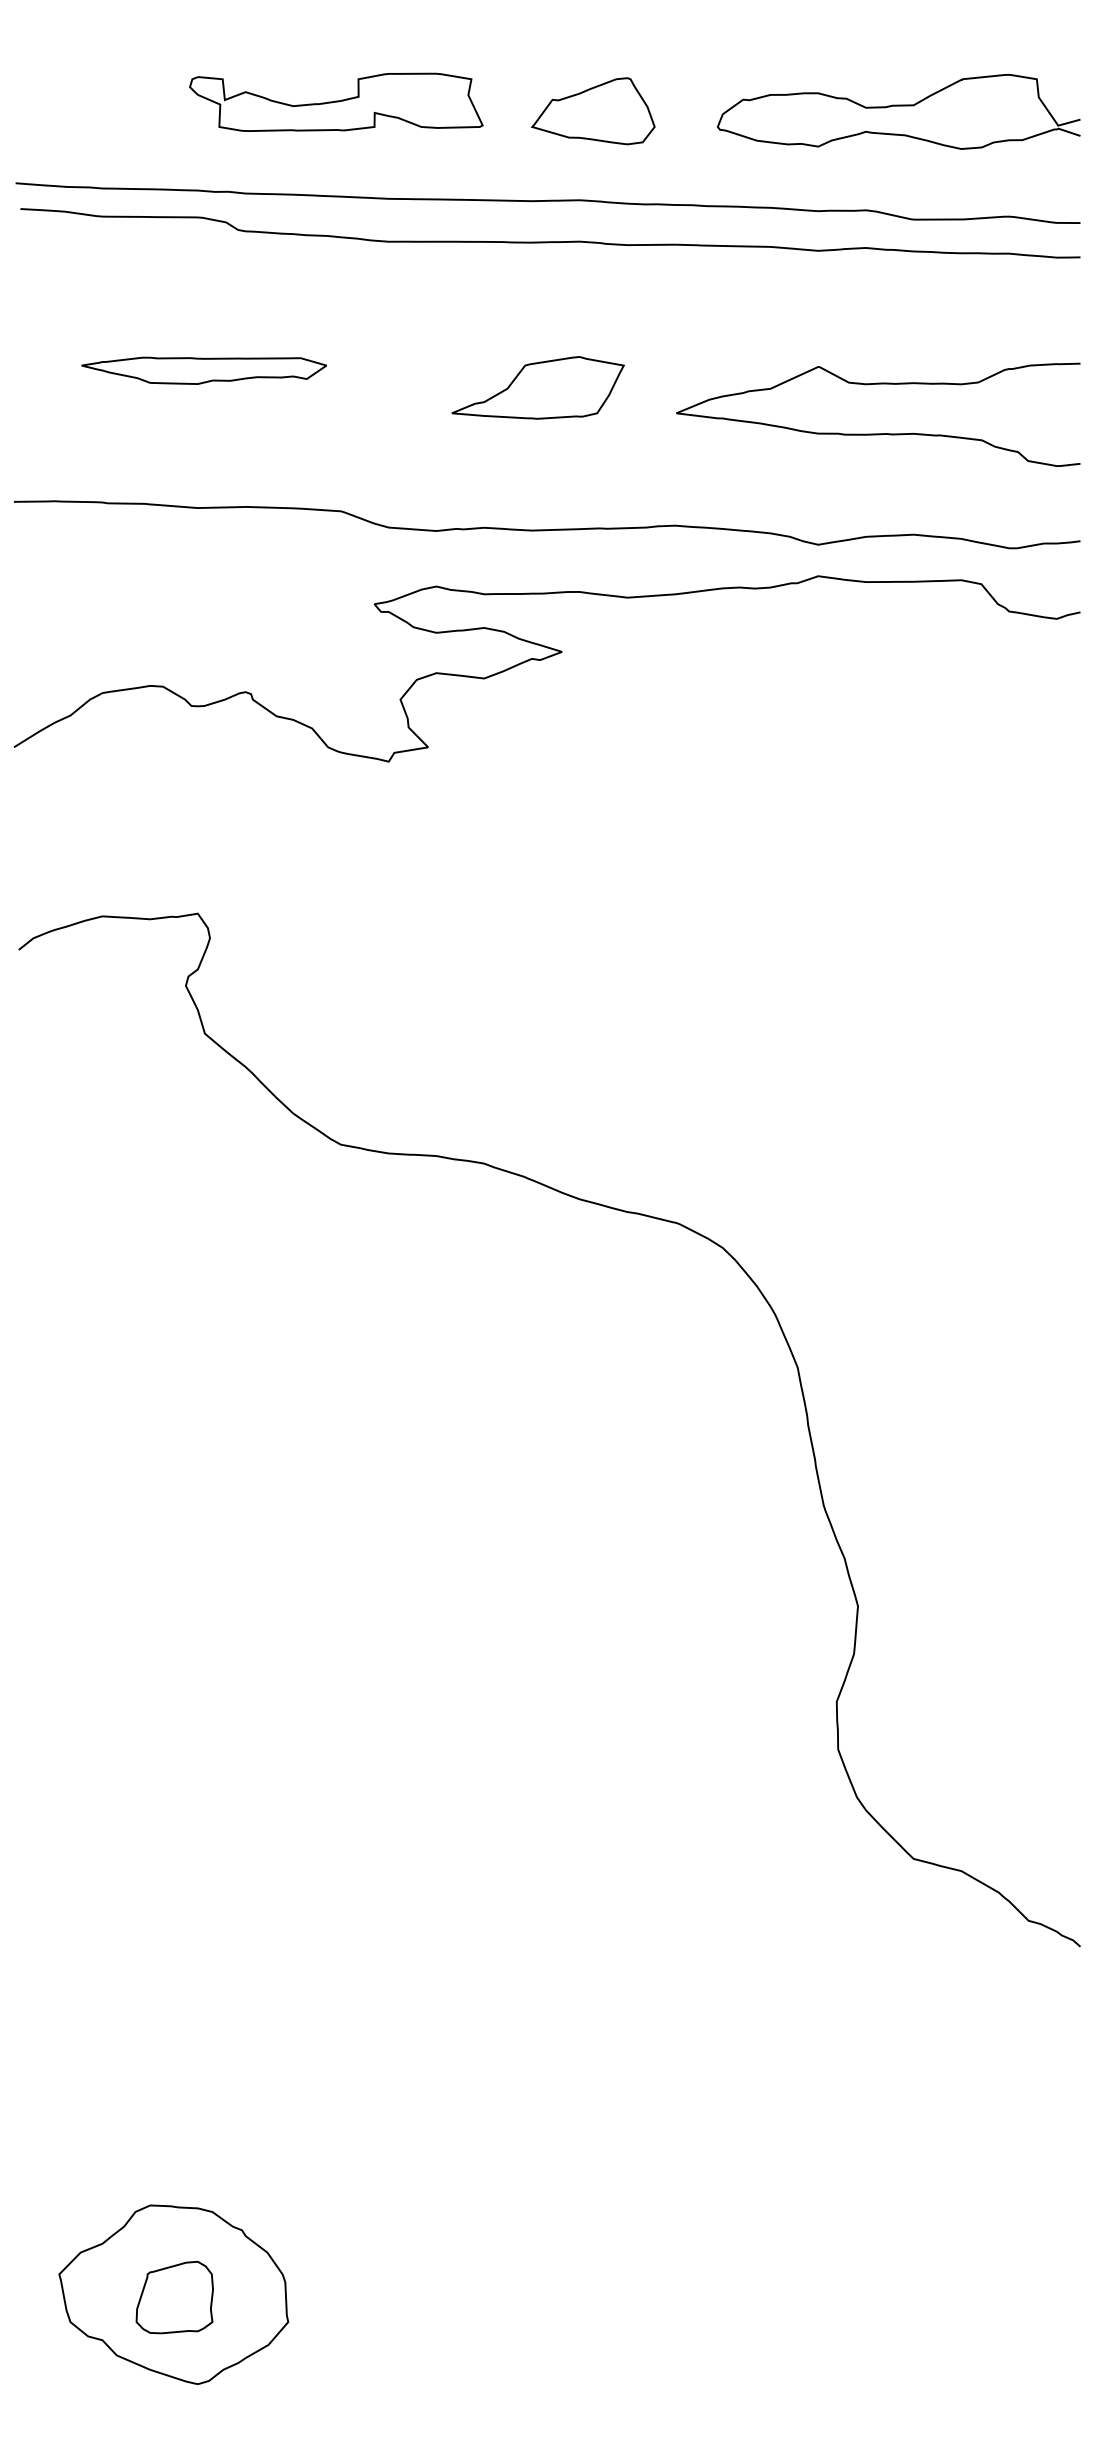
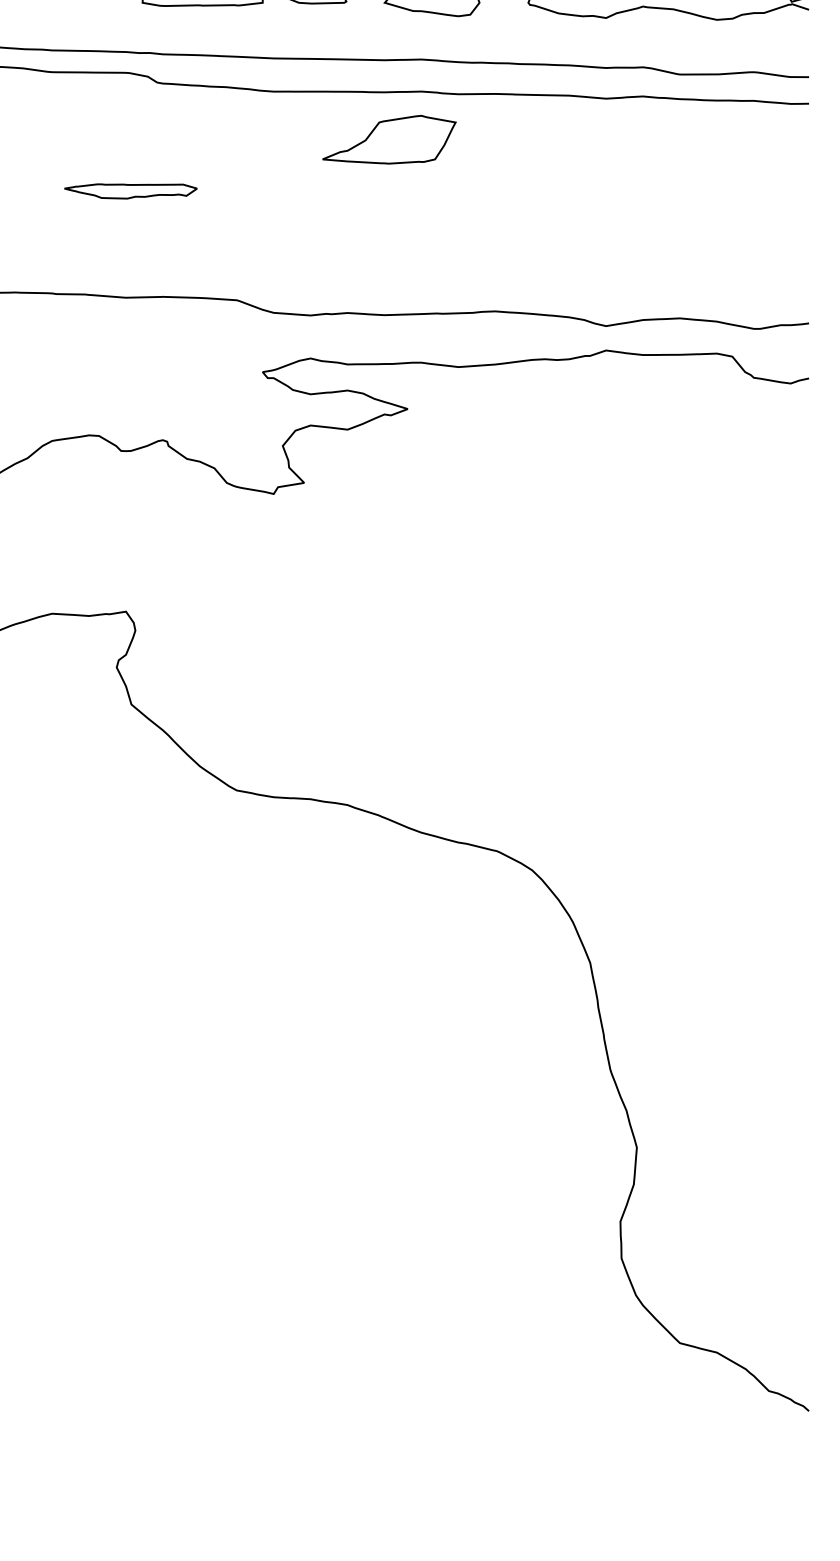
part: (203, 370) -> (130, 191), size x0.7
part: (537, 387) -> (388, 139), moved
curve: (878, 433) -> (652, 240), removed

